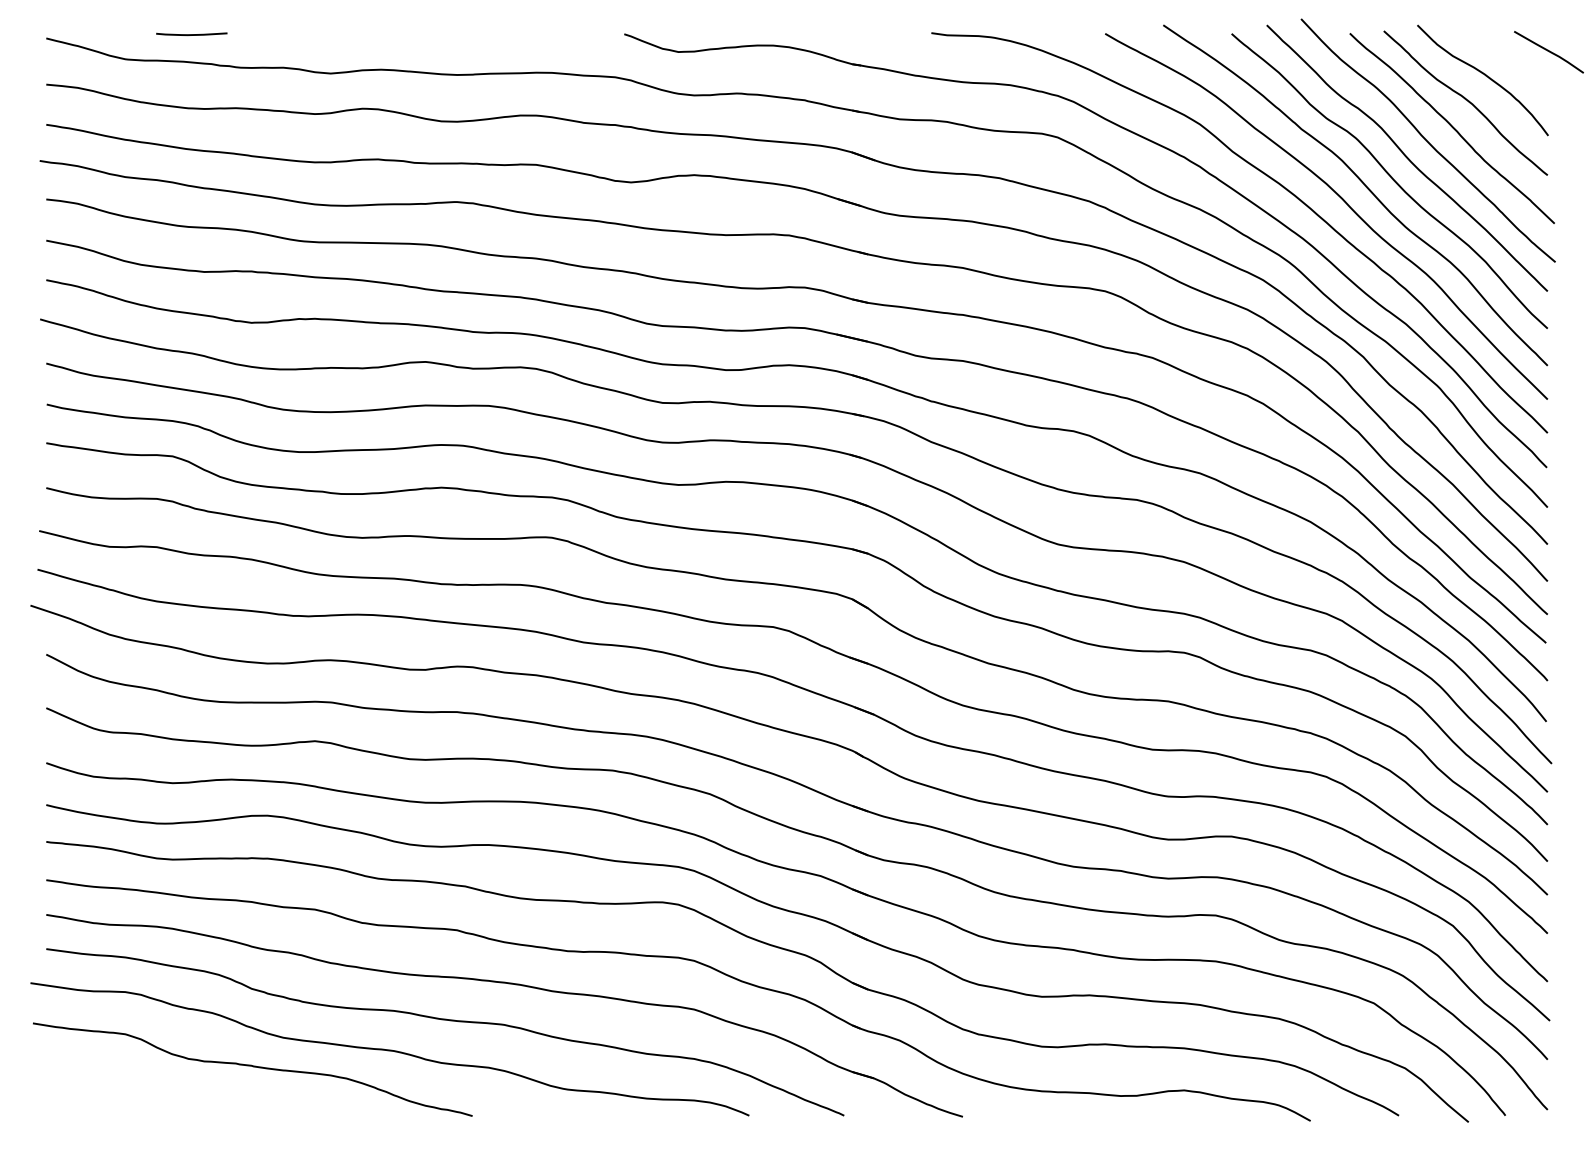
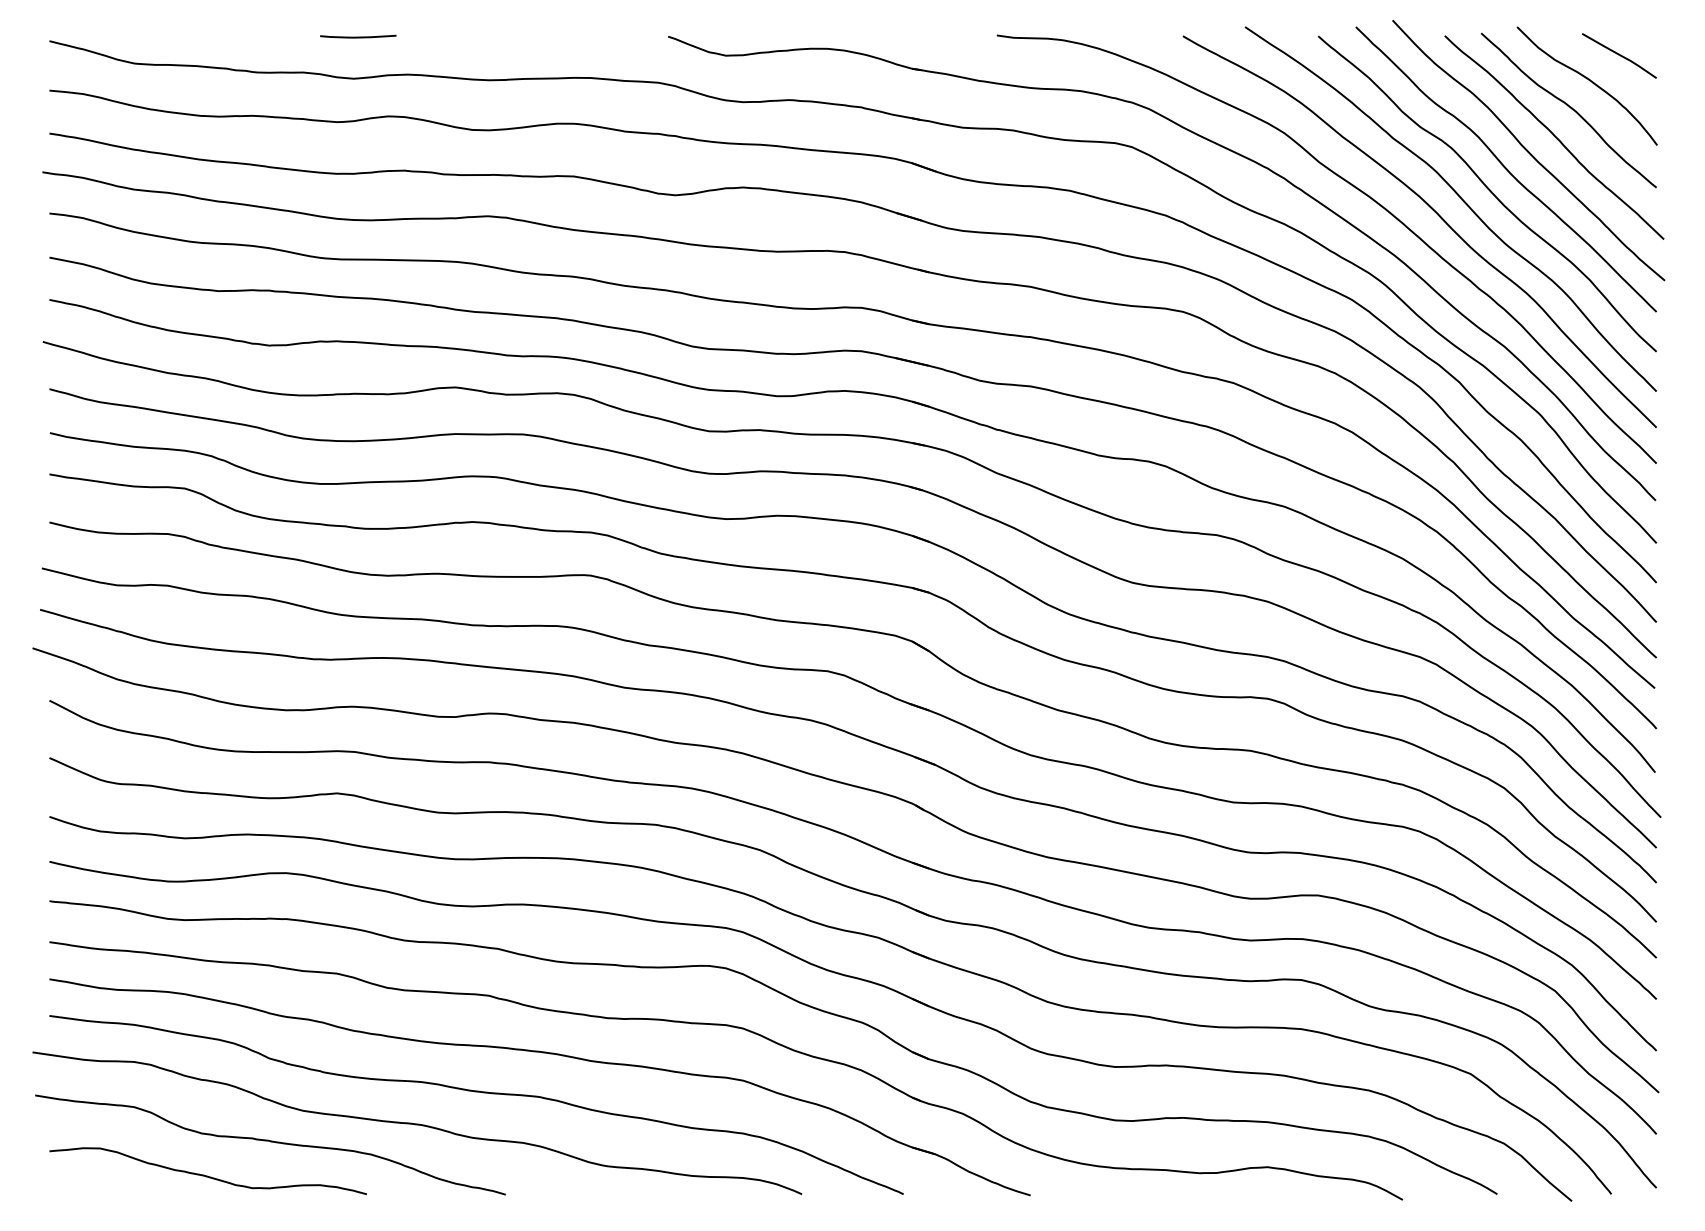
curve: (191, 34) -> (357, 36), moved
curve: (1548, 51) -> (1618, 55), moved
curve: (192, 1097) -> (205, 1174), added

